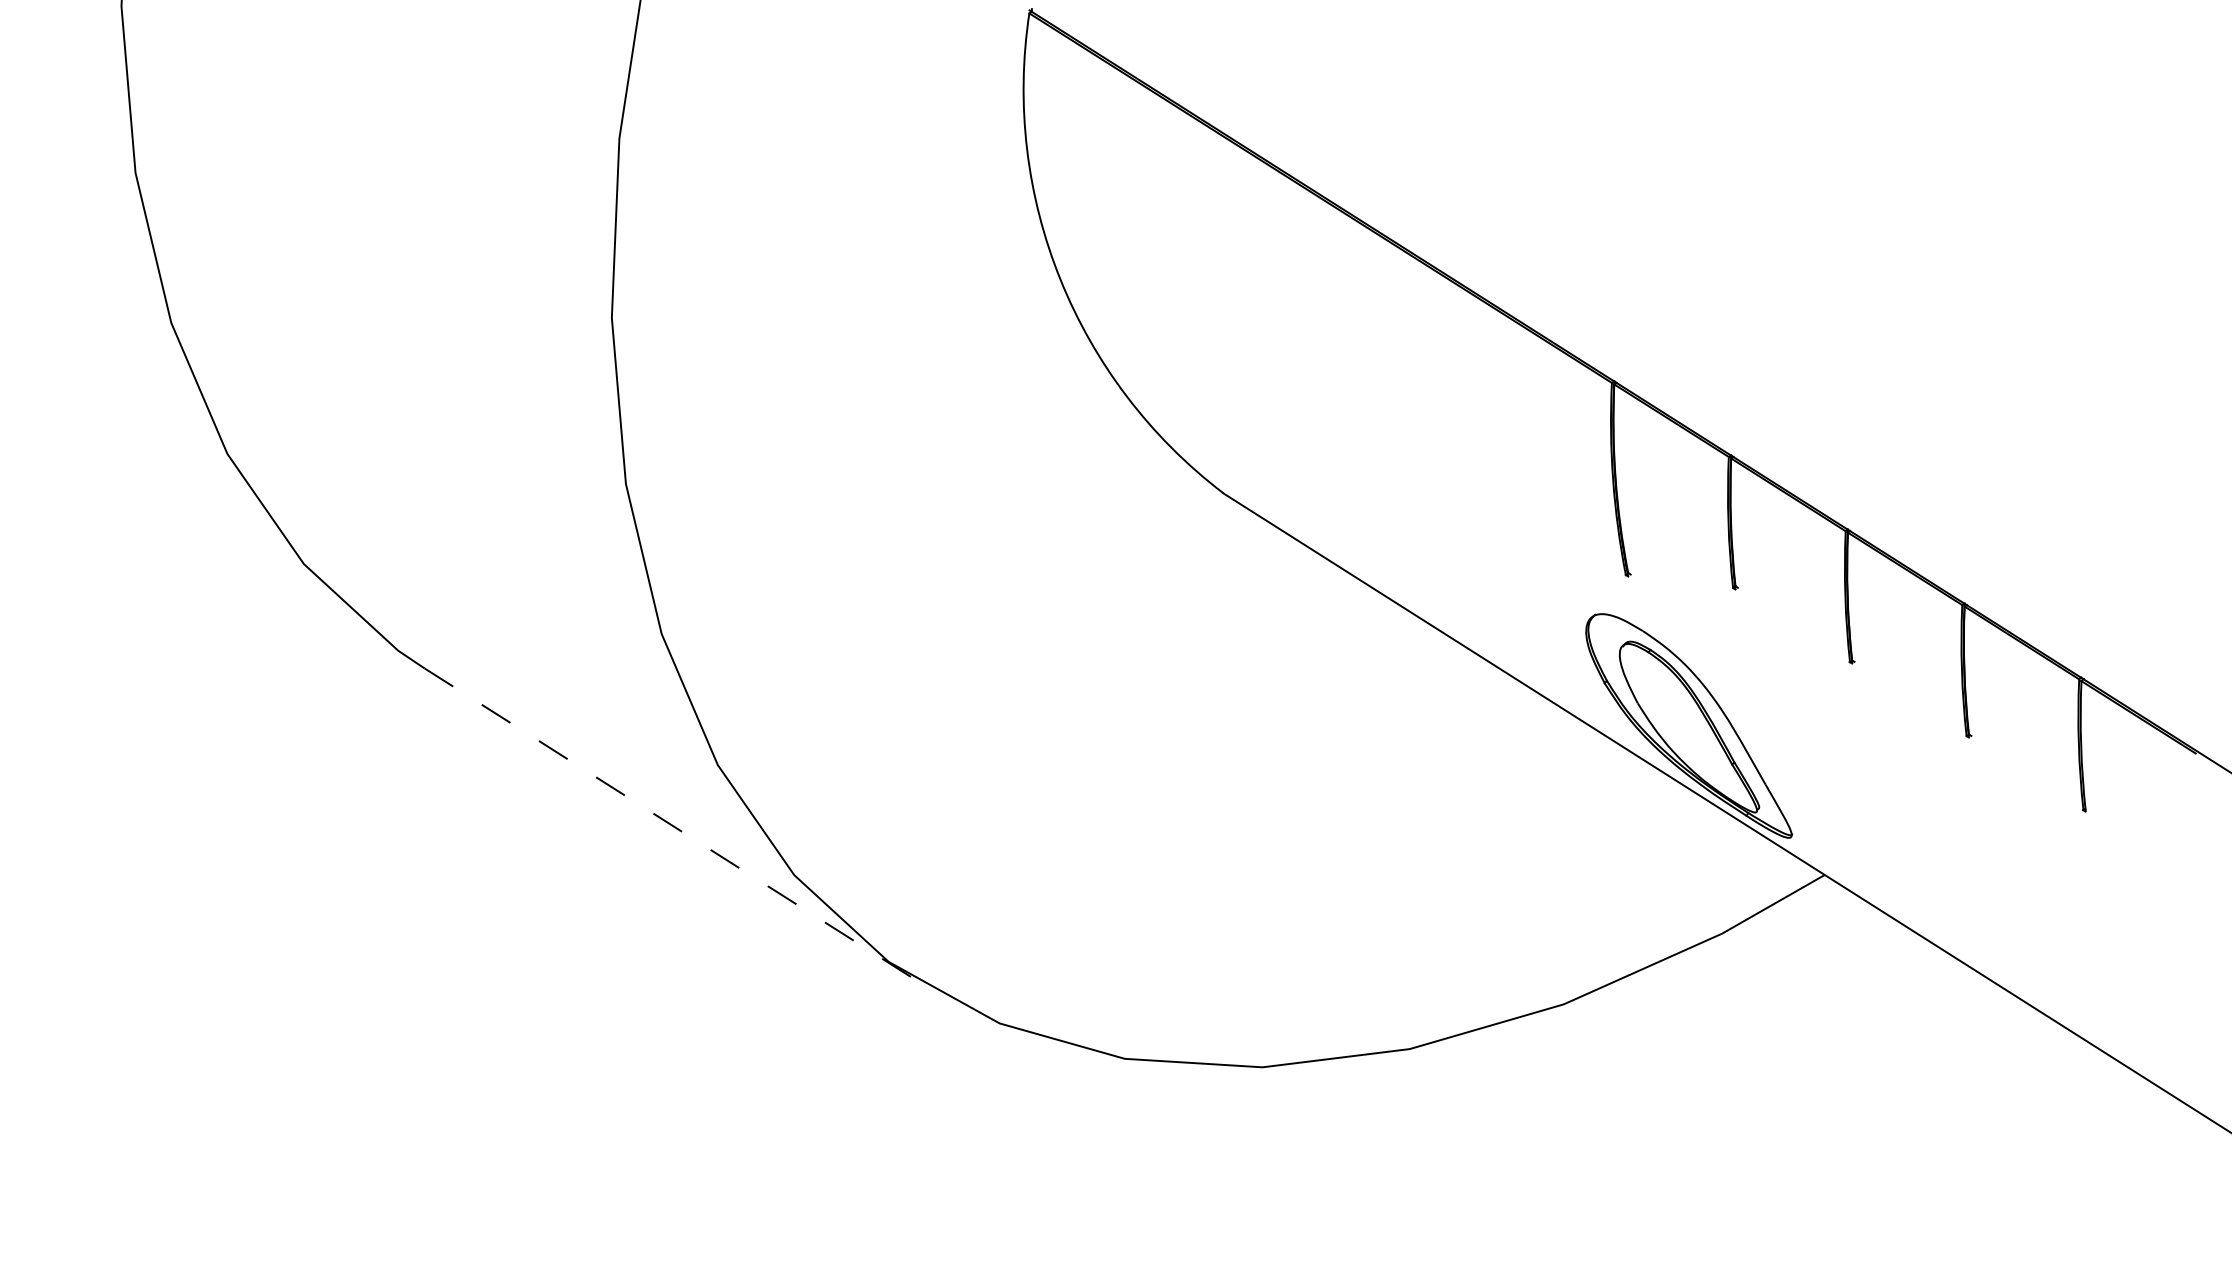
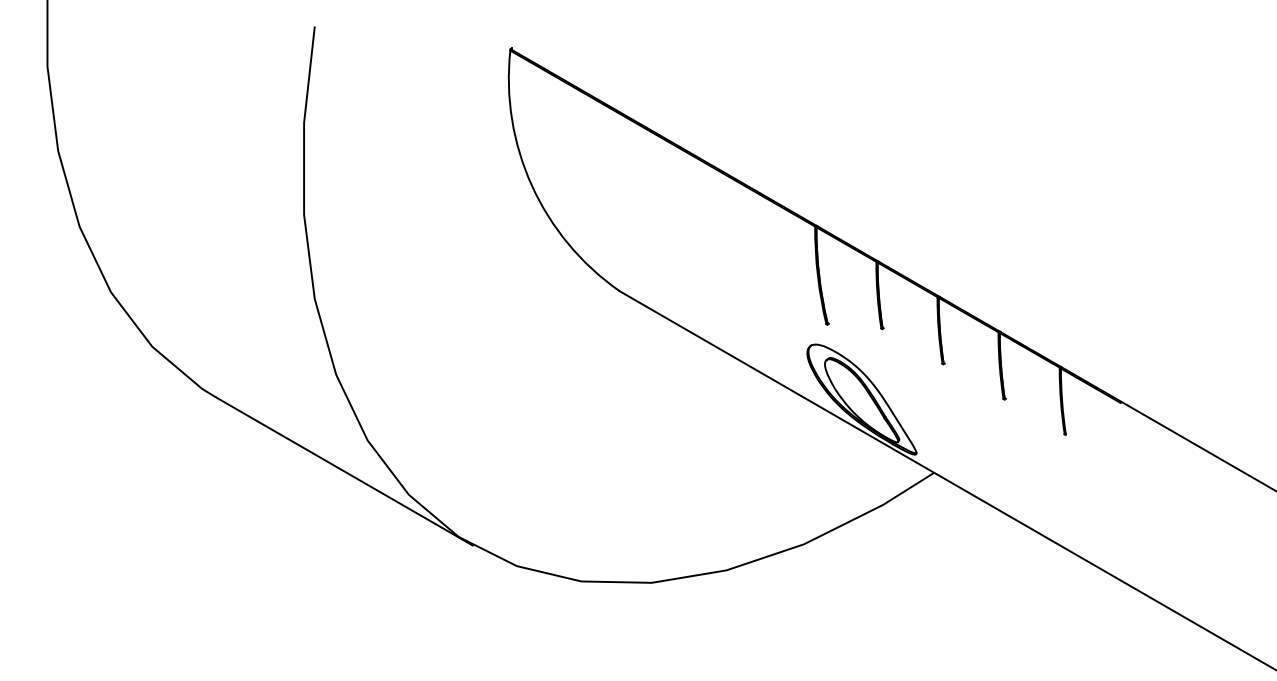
line: (669, 824) -> (344, 471), dashed -> solid

